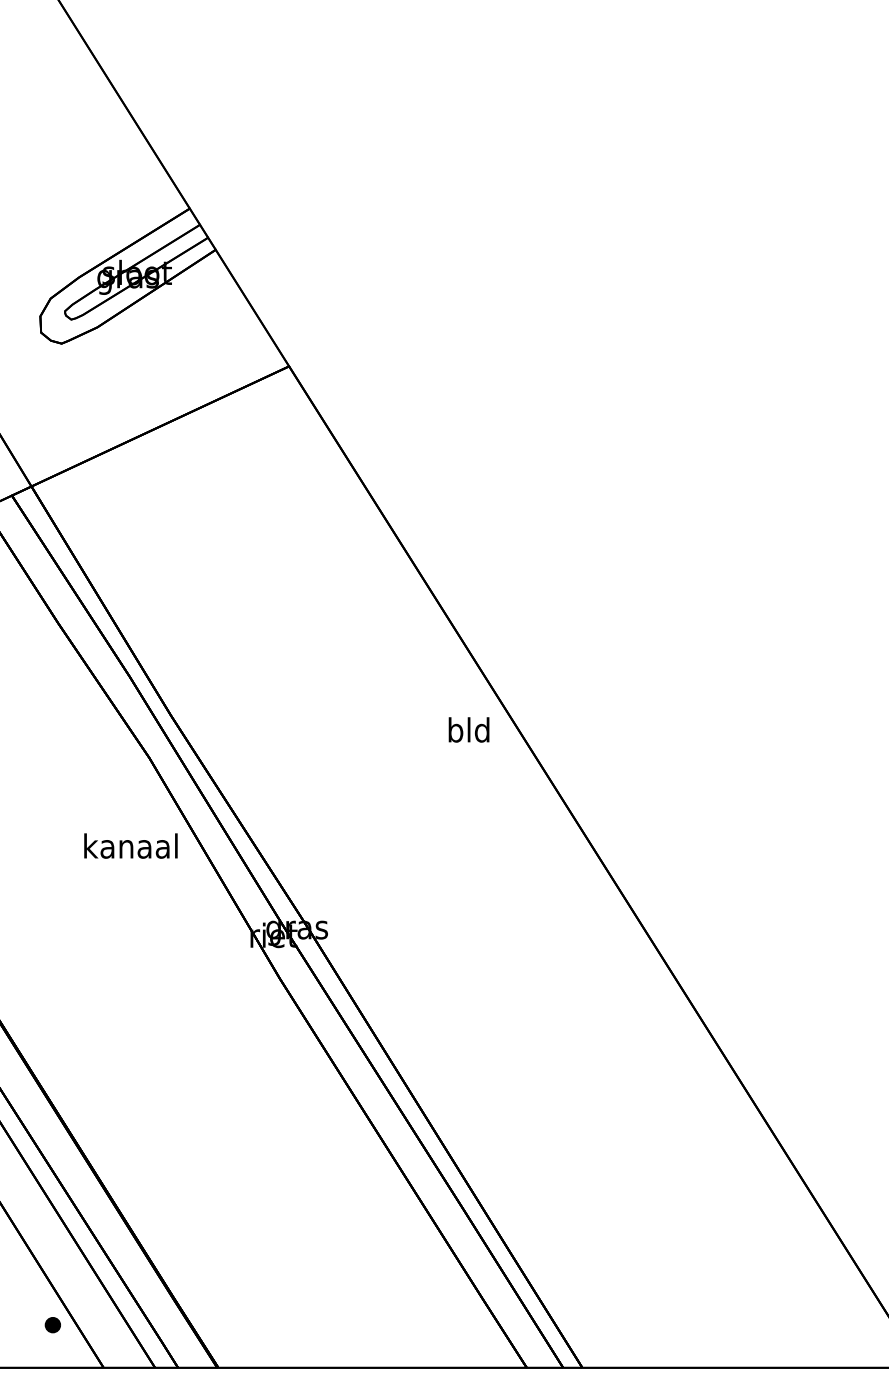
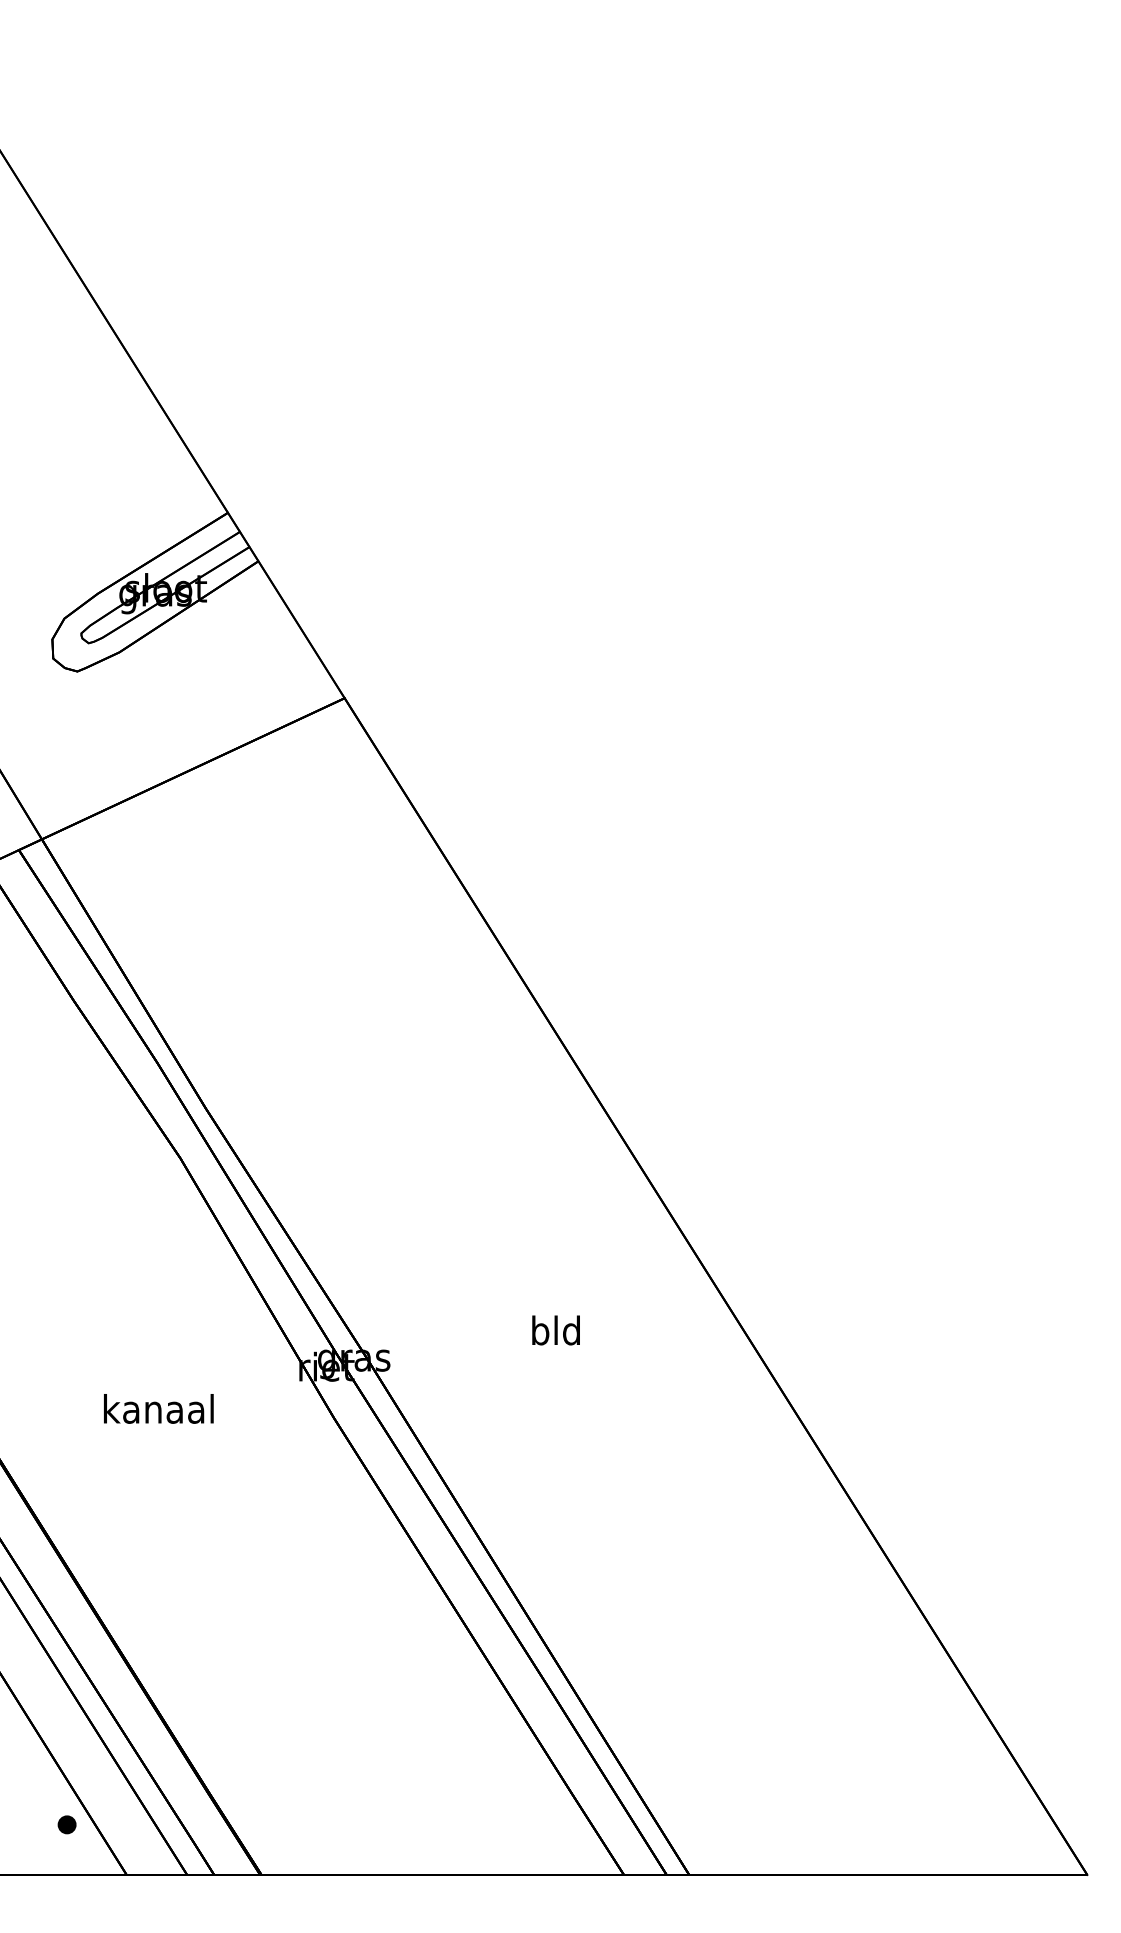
text: (468, 729) -> (555, 1330), moved
text: (130, 845) -> (158, 1408), moved

